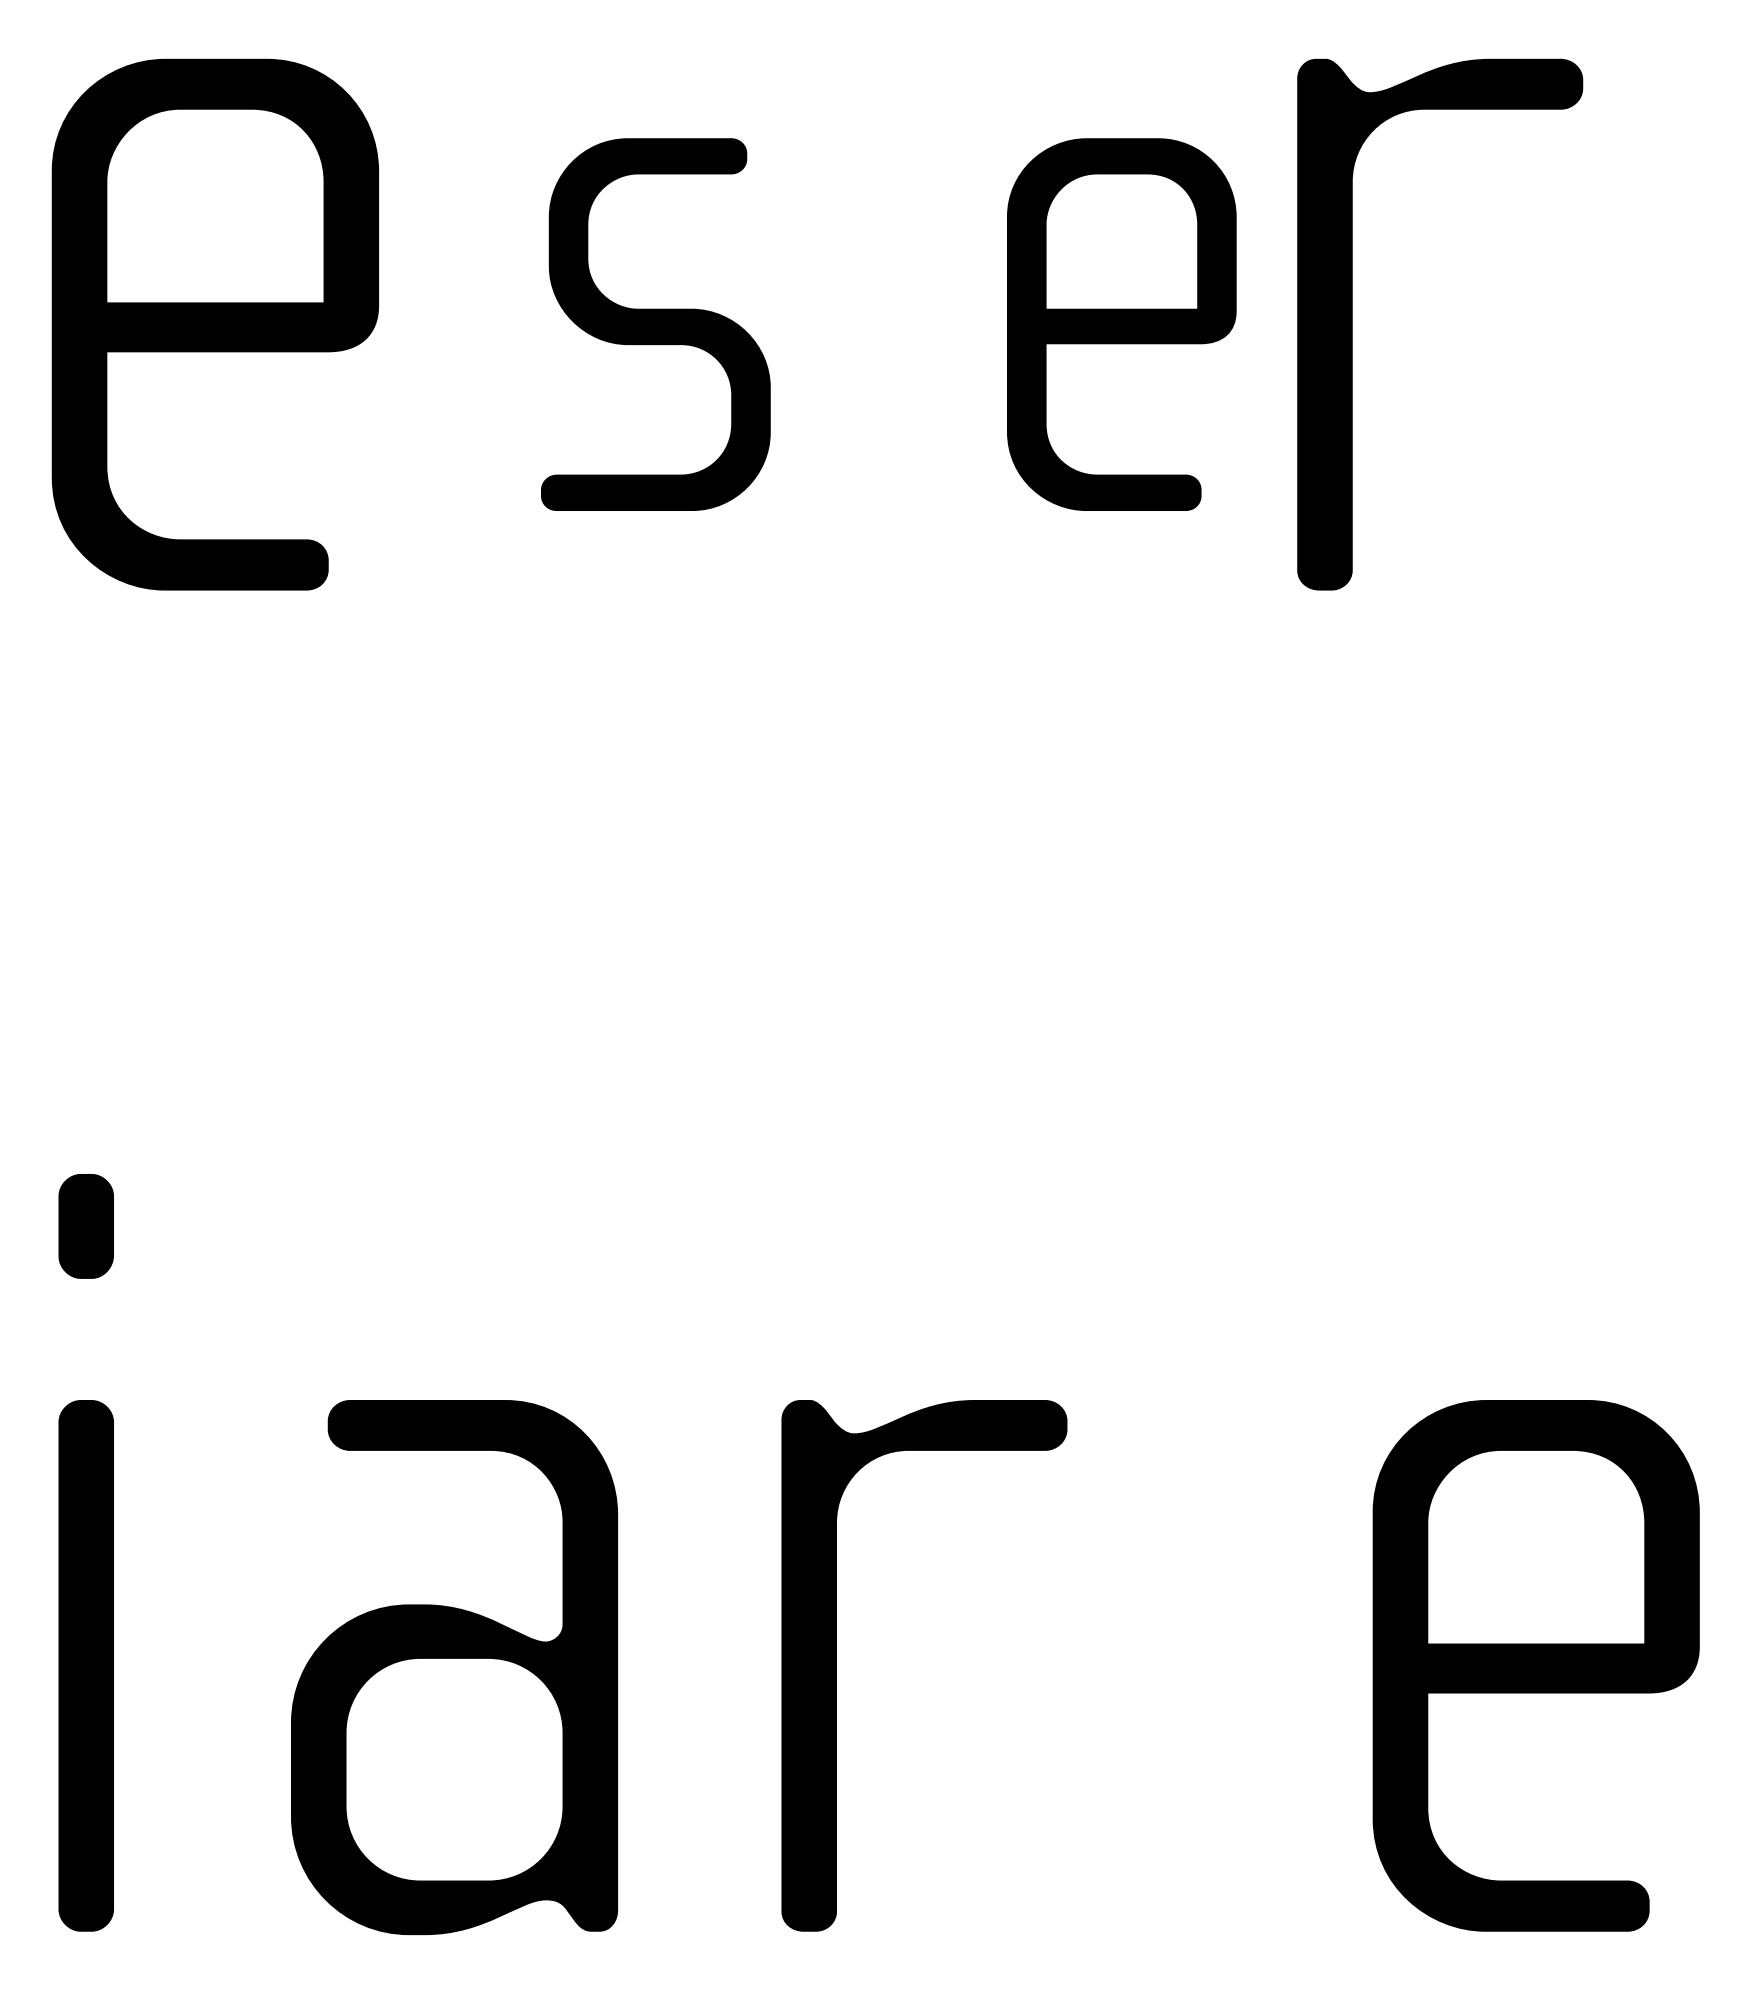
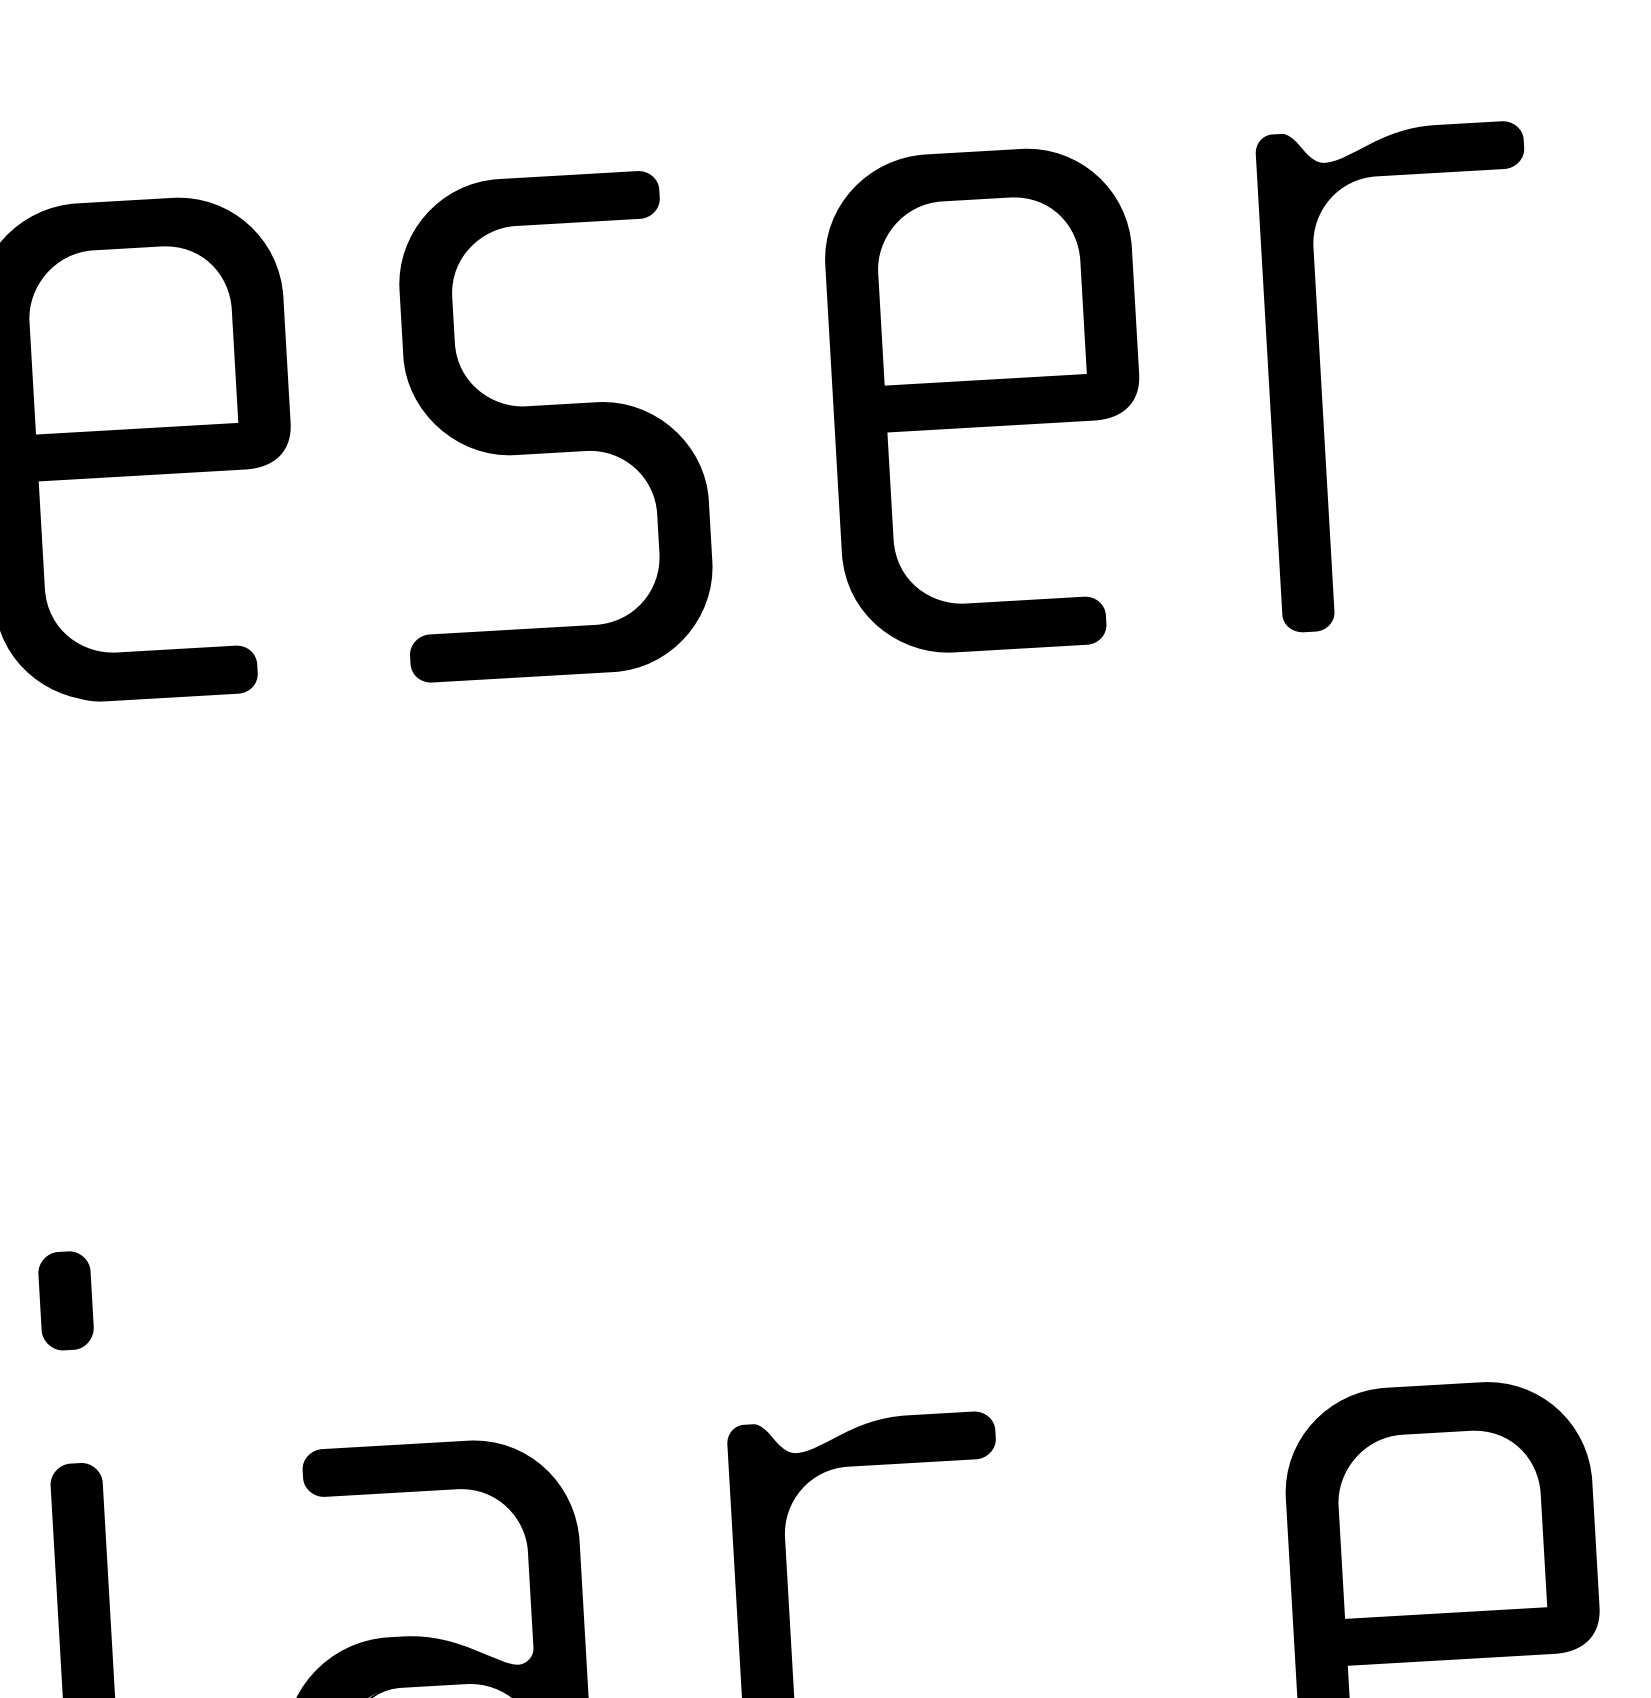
part: (655, 324) -> (550, 425), size x1.43
part: (1121, 324) -> (986, 400), size x1.43
part: (1352, 324) -> (1320, 381), moved

